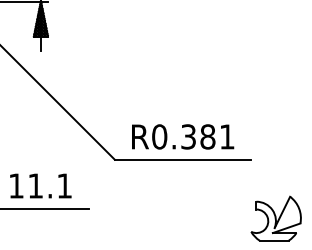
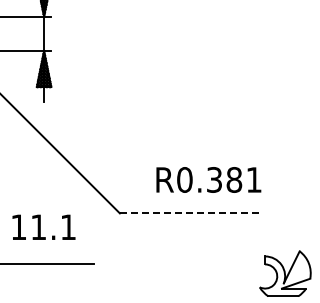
text: (182, 136) -> (208, 179), moved
line: (182, 159) -> (189, 213), solid -> dashed
text: (40, 185) -> (43, 226), moved

